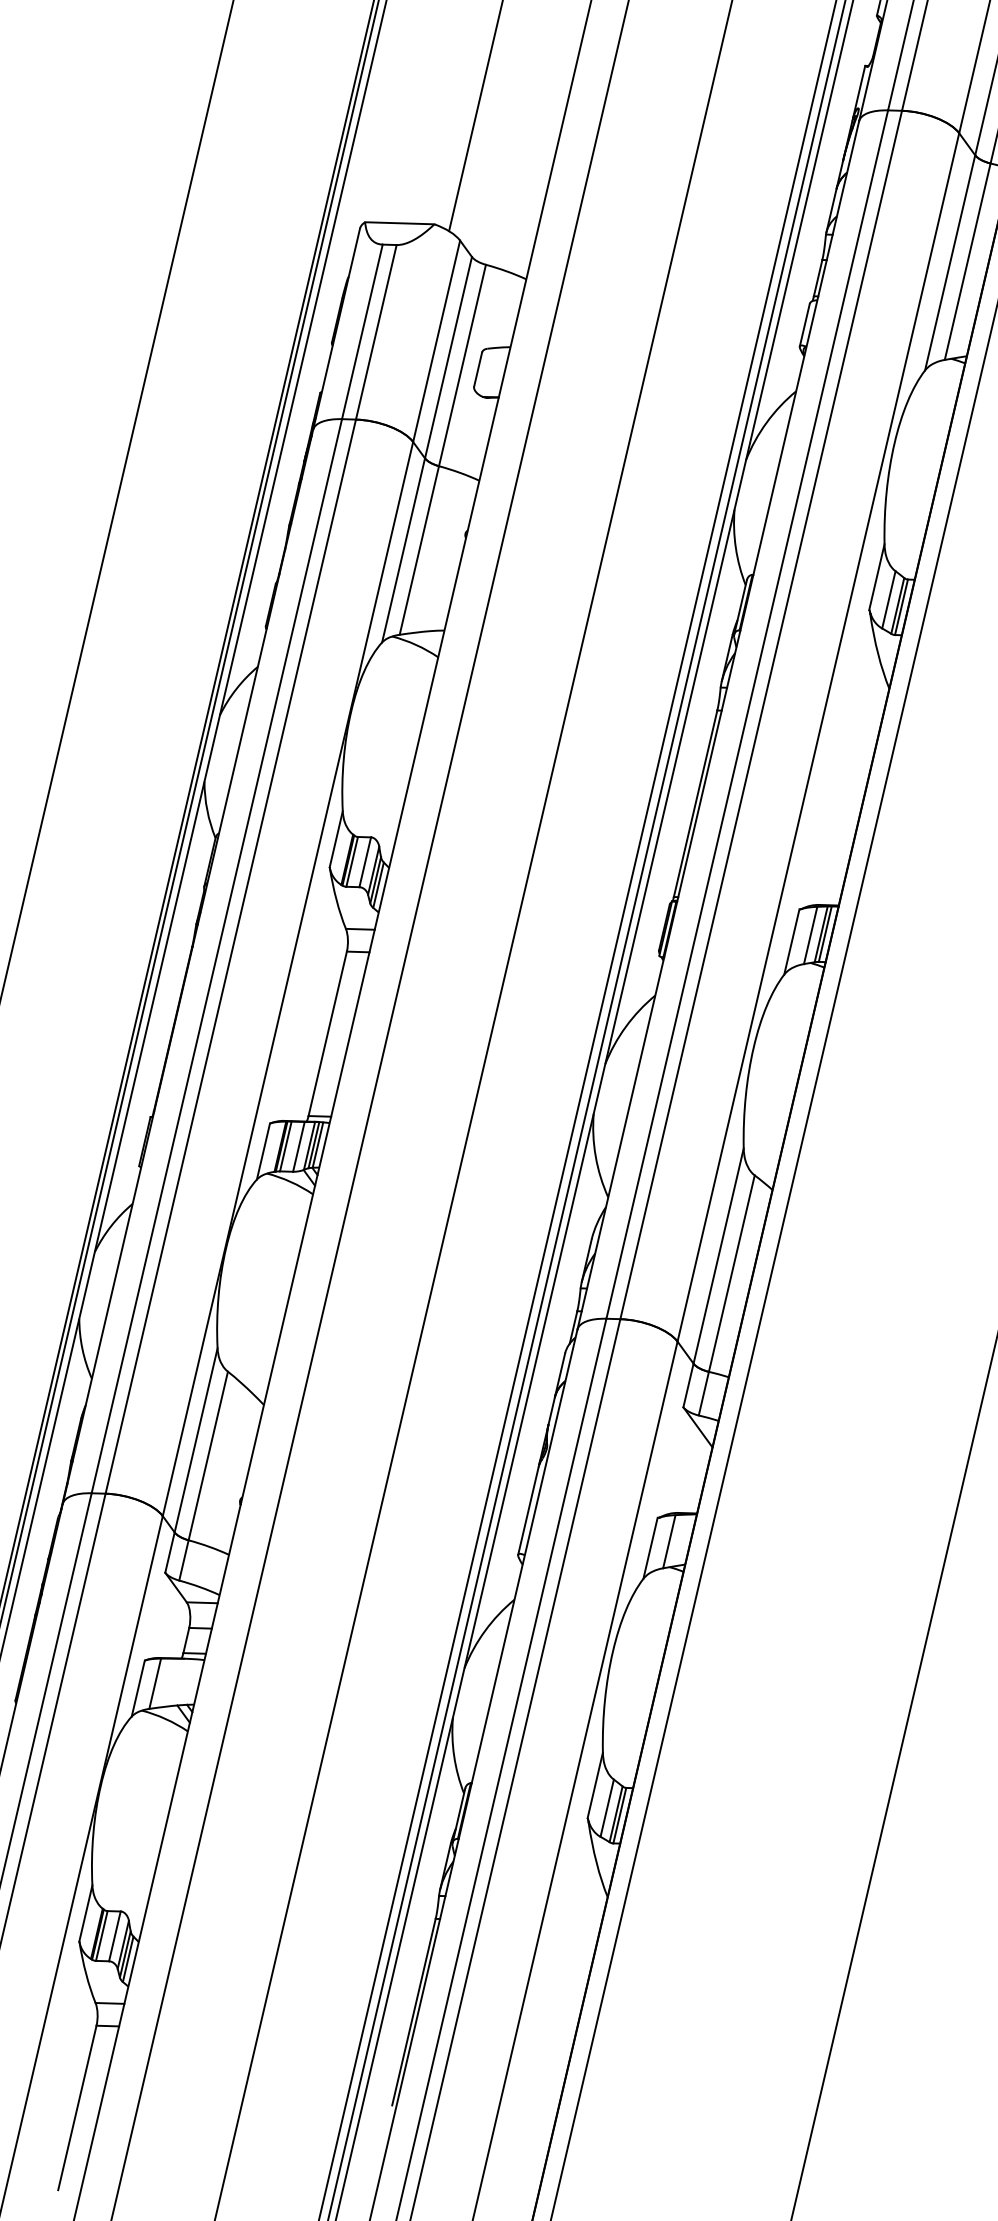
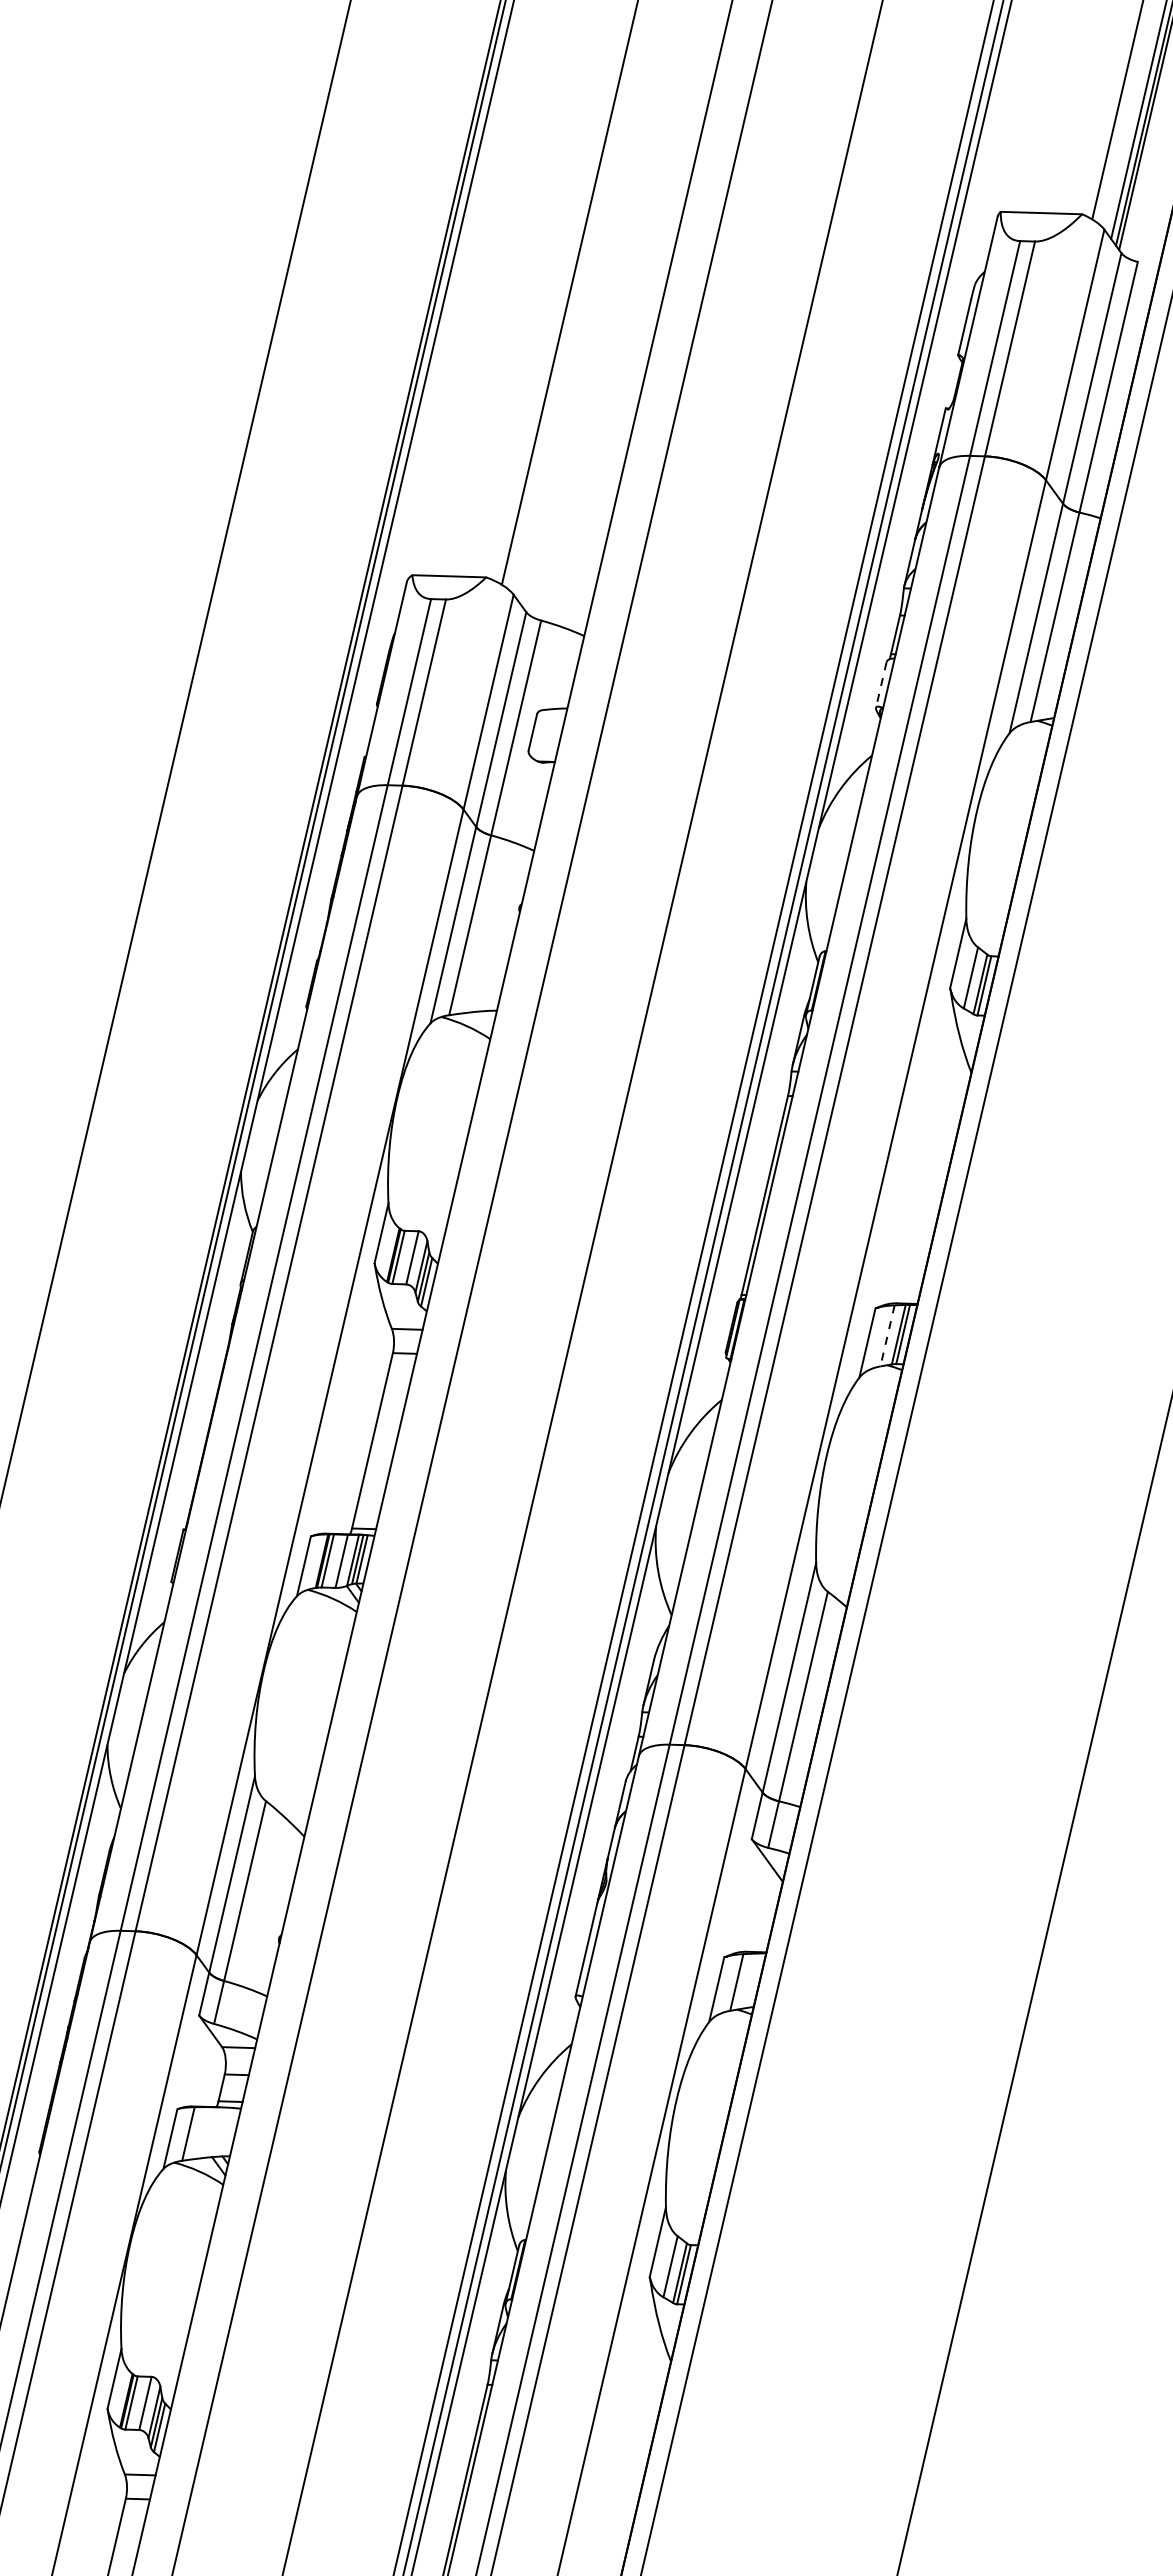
line: (805, 325) -> (881, 685), solid -> dashed
line: (810, 936) -> (887, 1336), solid -> dashed

